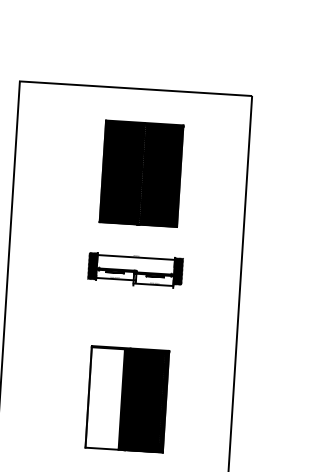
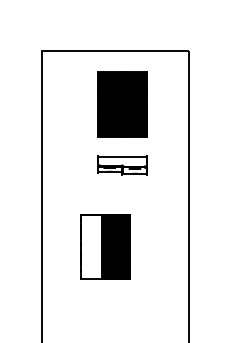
hatch: (91, 266) -> (94, 164), removed
hatch: (178, 271) -> (149, 164), removed
part: (127, 398) -> (105, 246), moved

